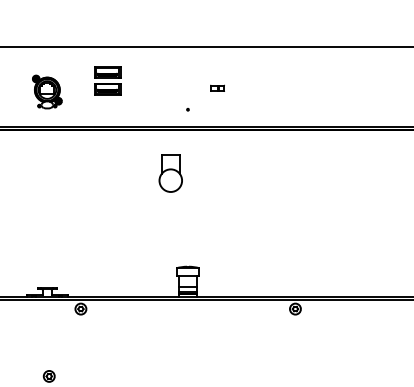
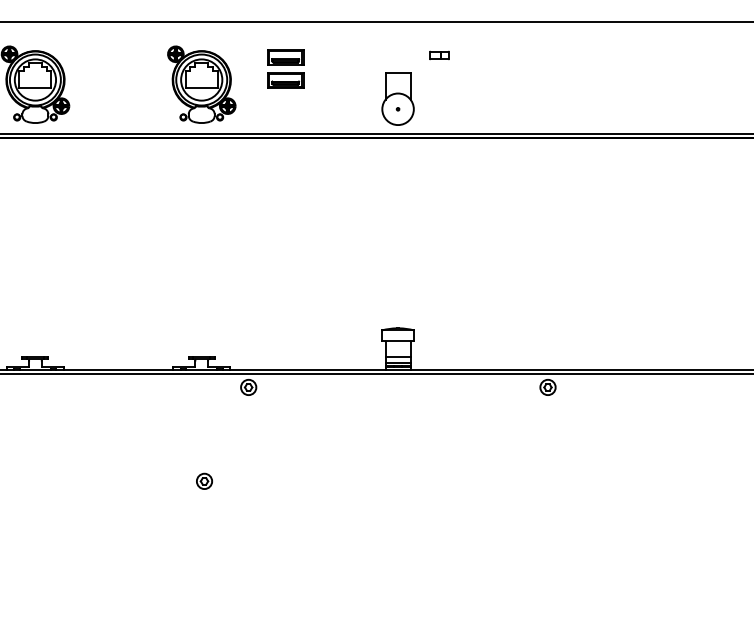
part: (217, 88) -> (439, 55), moved
part: (47, 91) -> (201, 84), size x1.67
part: (170, 172) -> (397, 98), moved

